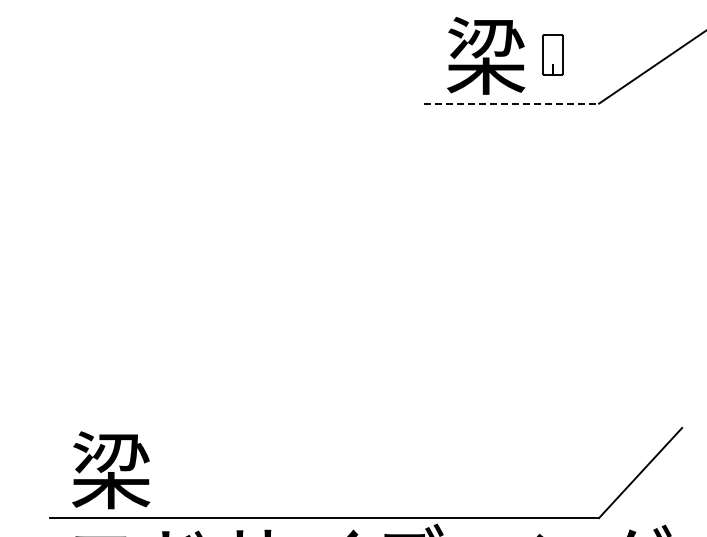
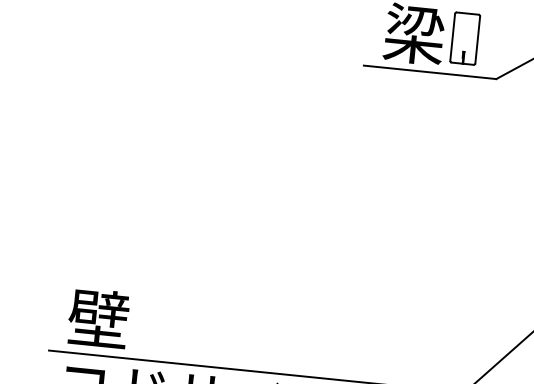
part: (552, 54) -> (464, 38), size x1.67
line: (512, 103) -> (430, 72), dashed -> solid
text: (110, 470) -> (98, 319), 梁 -> 壁

